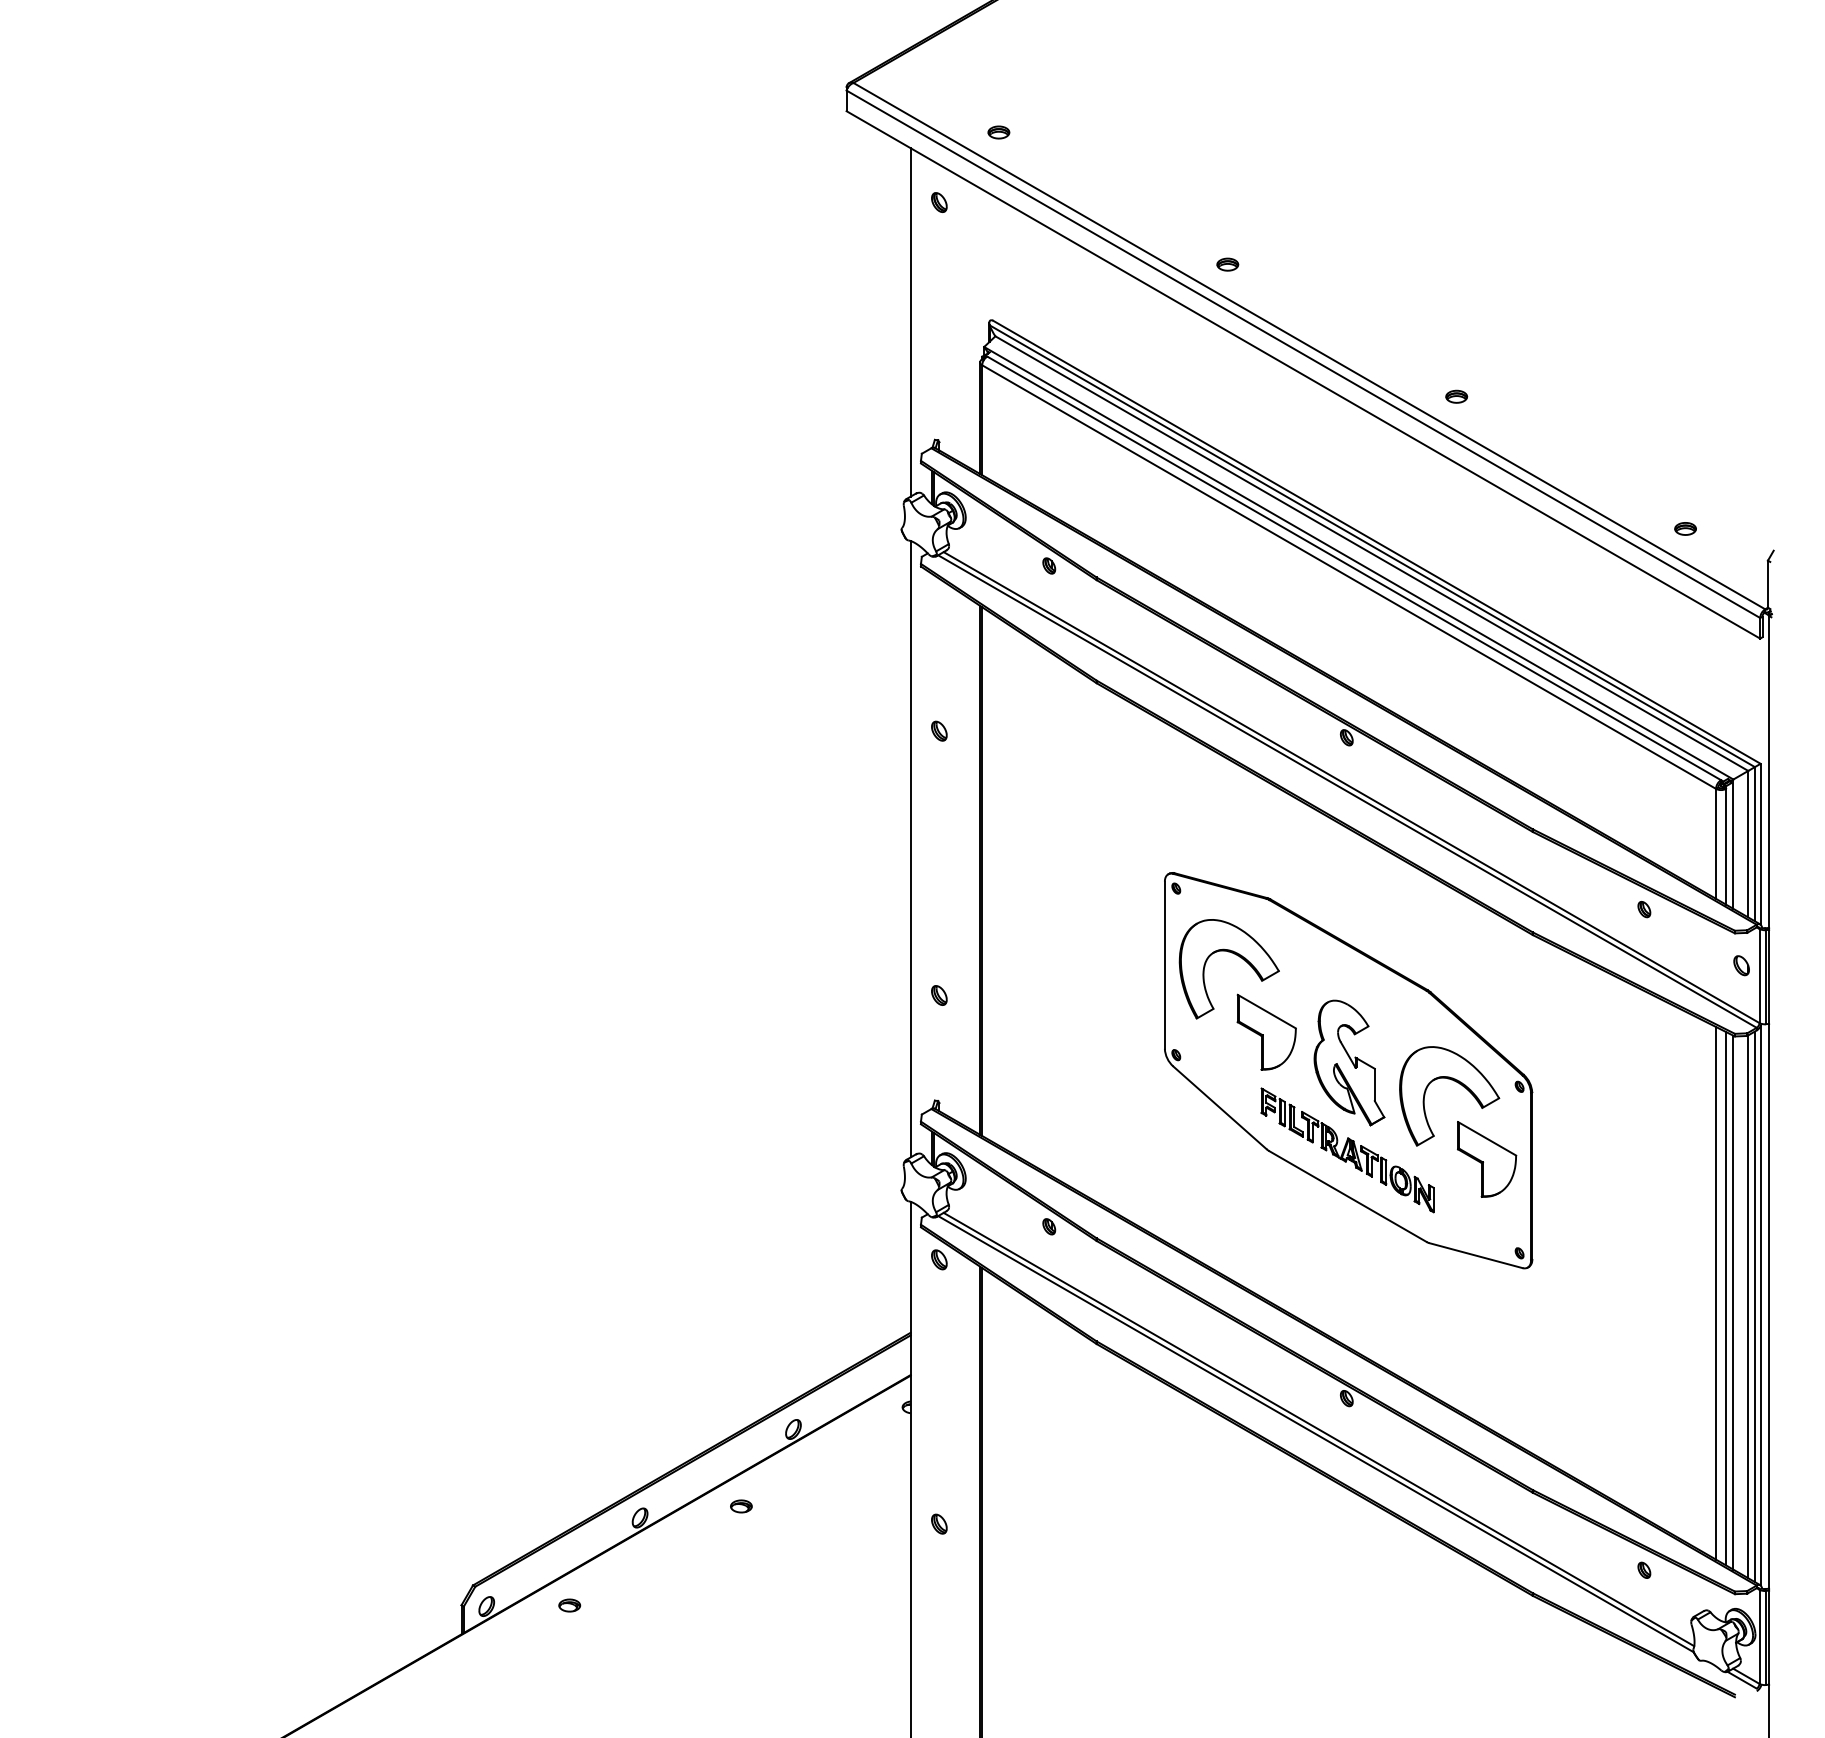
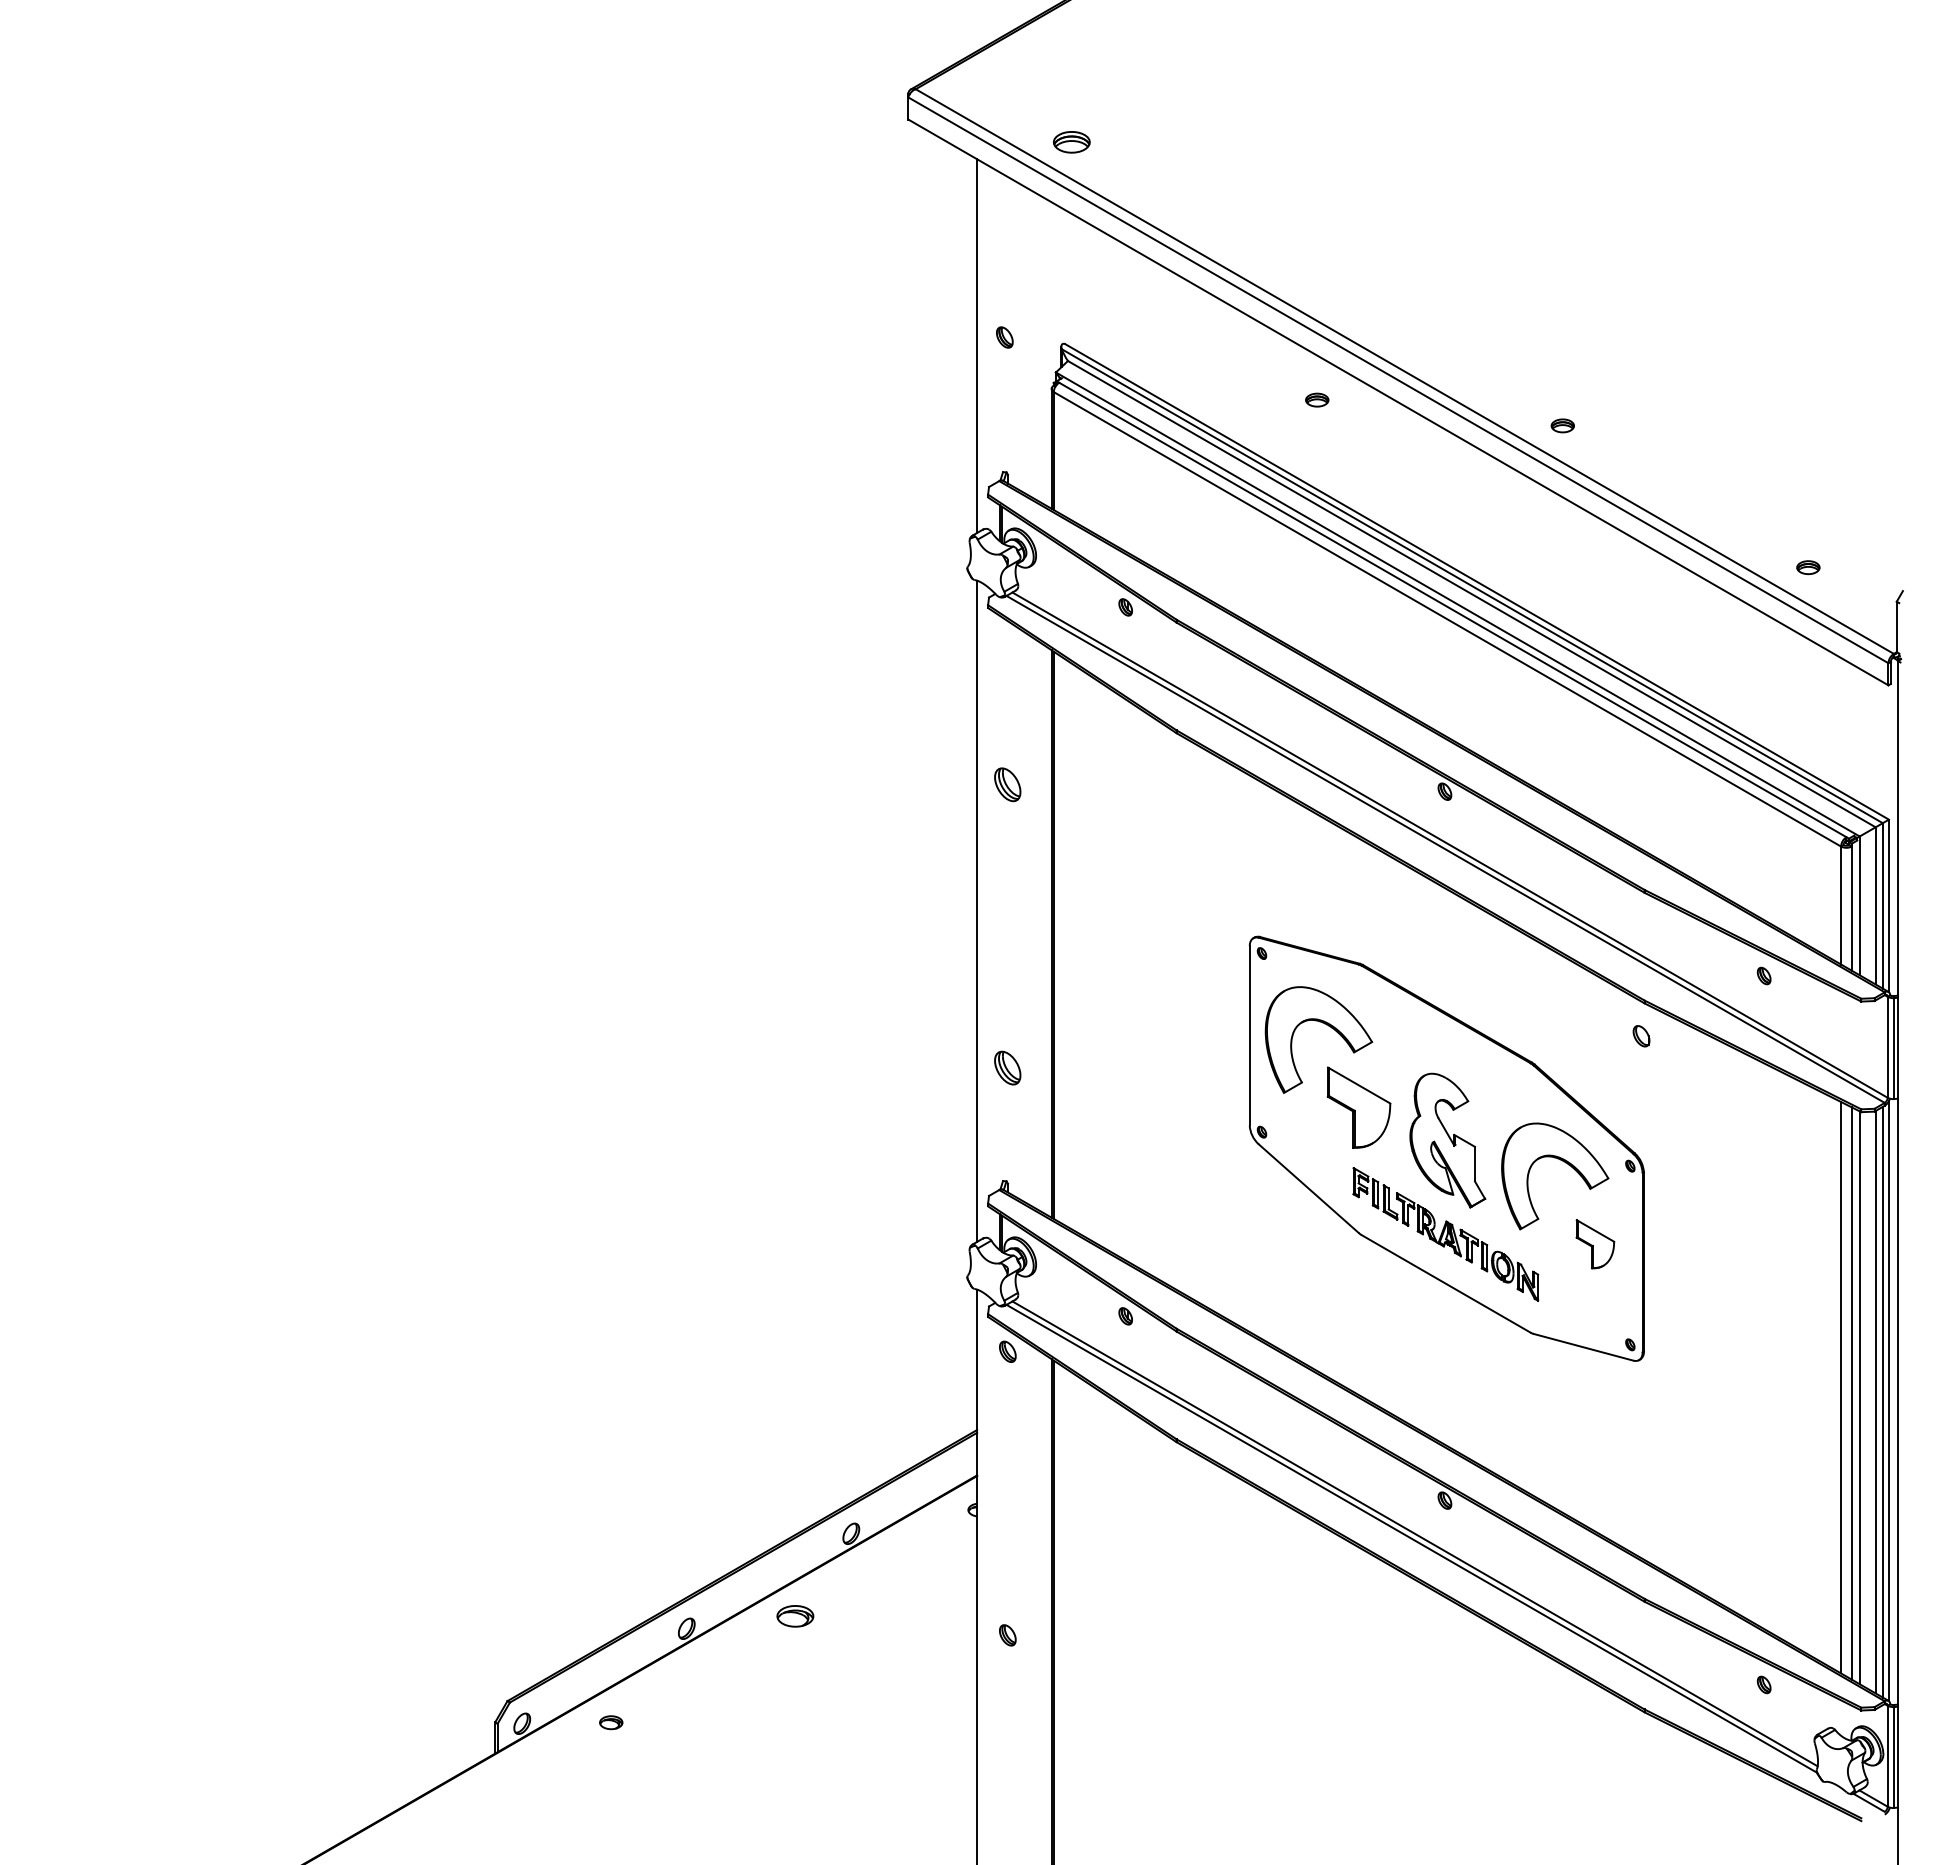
part: (998, 132) -> (1071, 142), size x1.6
part: (939, 202) -> (1004, 337), moved
part: (1228, 264) -> (1317, 399), moved
part: (939, 731) -> (1007, 784), size x1.6
part: (1741, 965) -> (1641, 1036), moved
part: (939, 995) -> (1007, 1068), size x1.6
part: (1487, 1159) -> (1595, 1244), size x0.6
part: (741, 1506) -> (795, 1616), size x1.6

